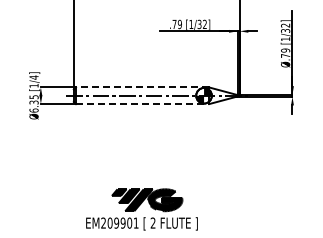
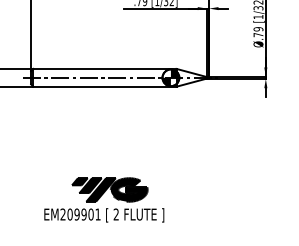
line: (142, 87) -> (104, 68), dashed -> solid
line: (142, 104) -> (104, 87), dashed -> solid

